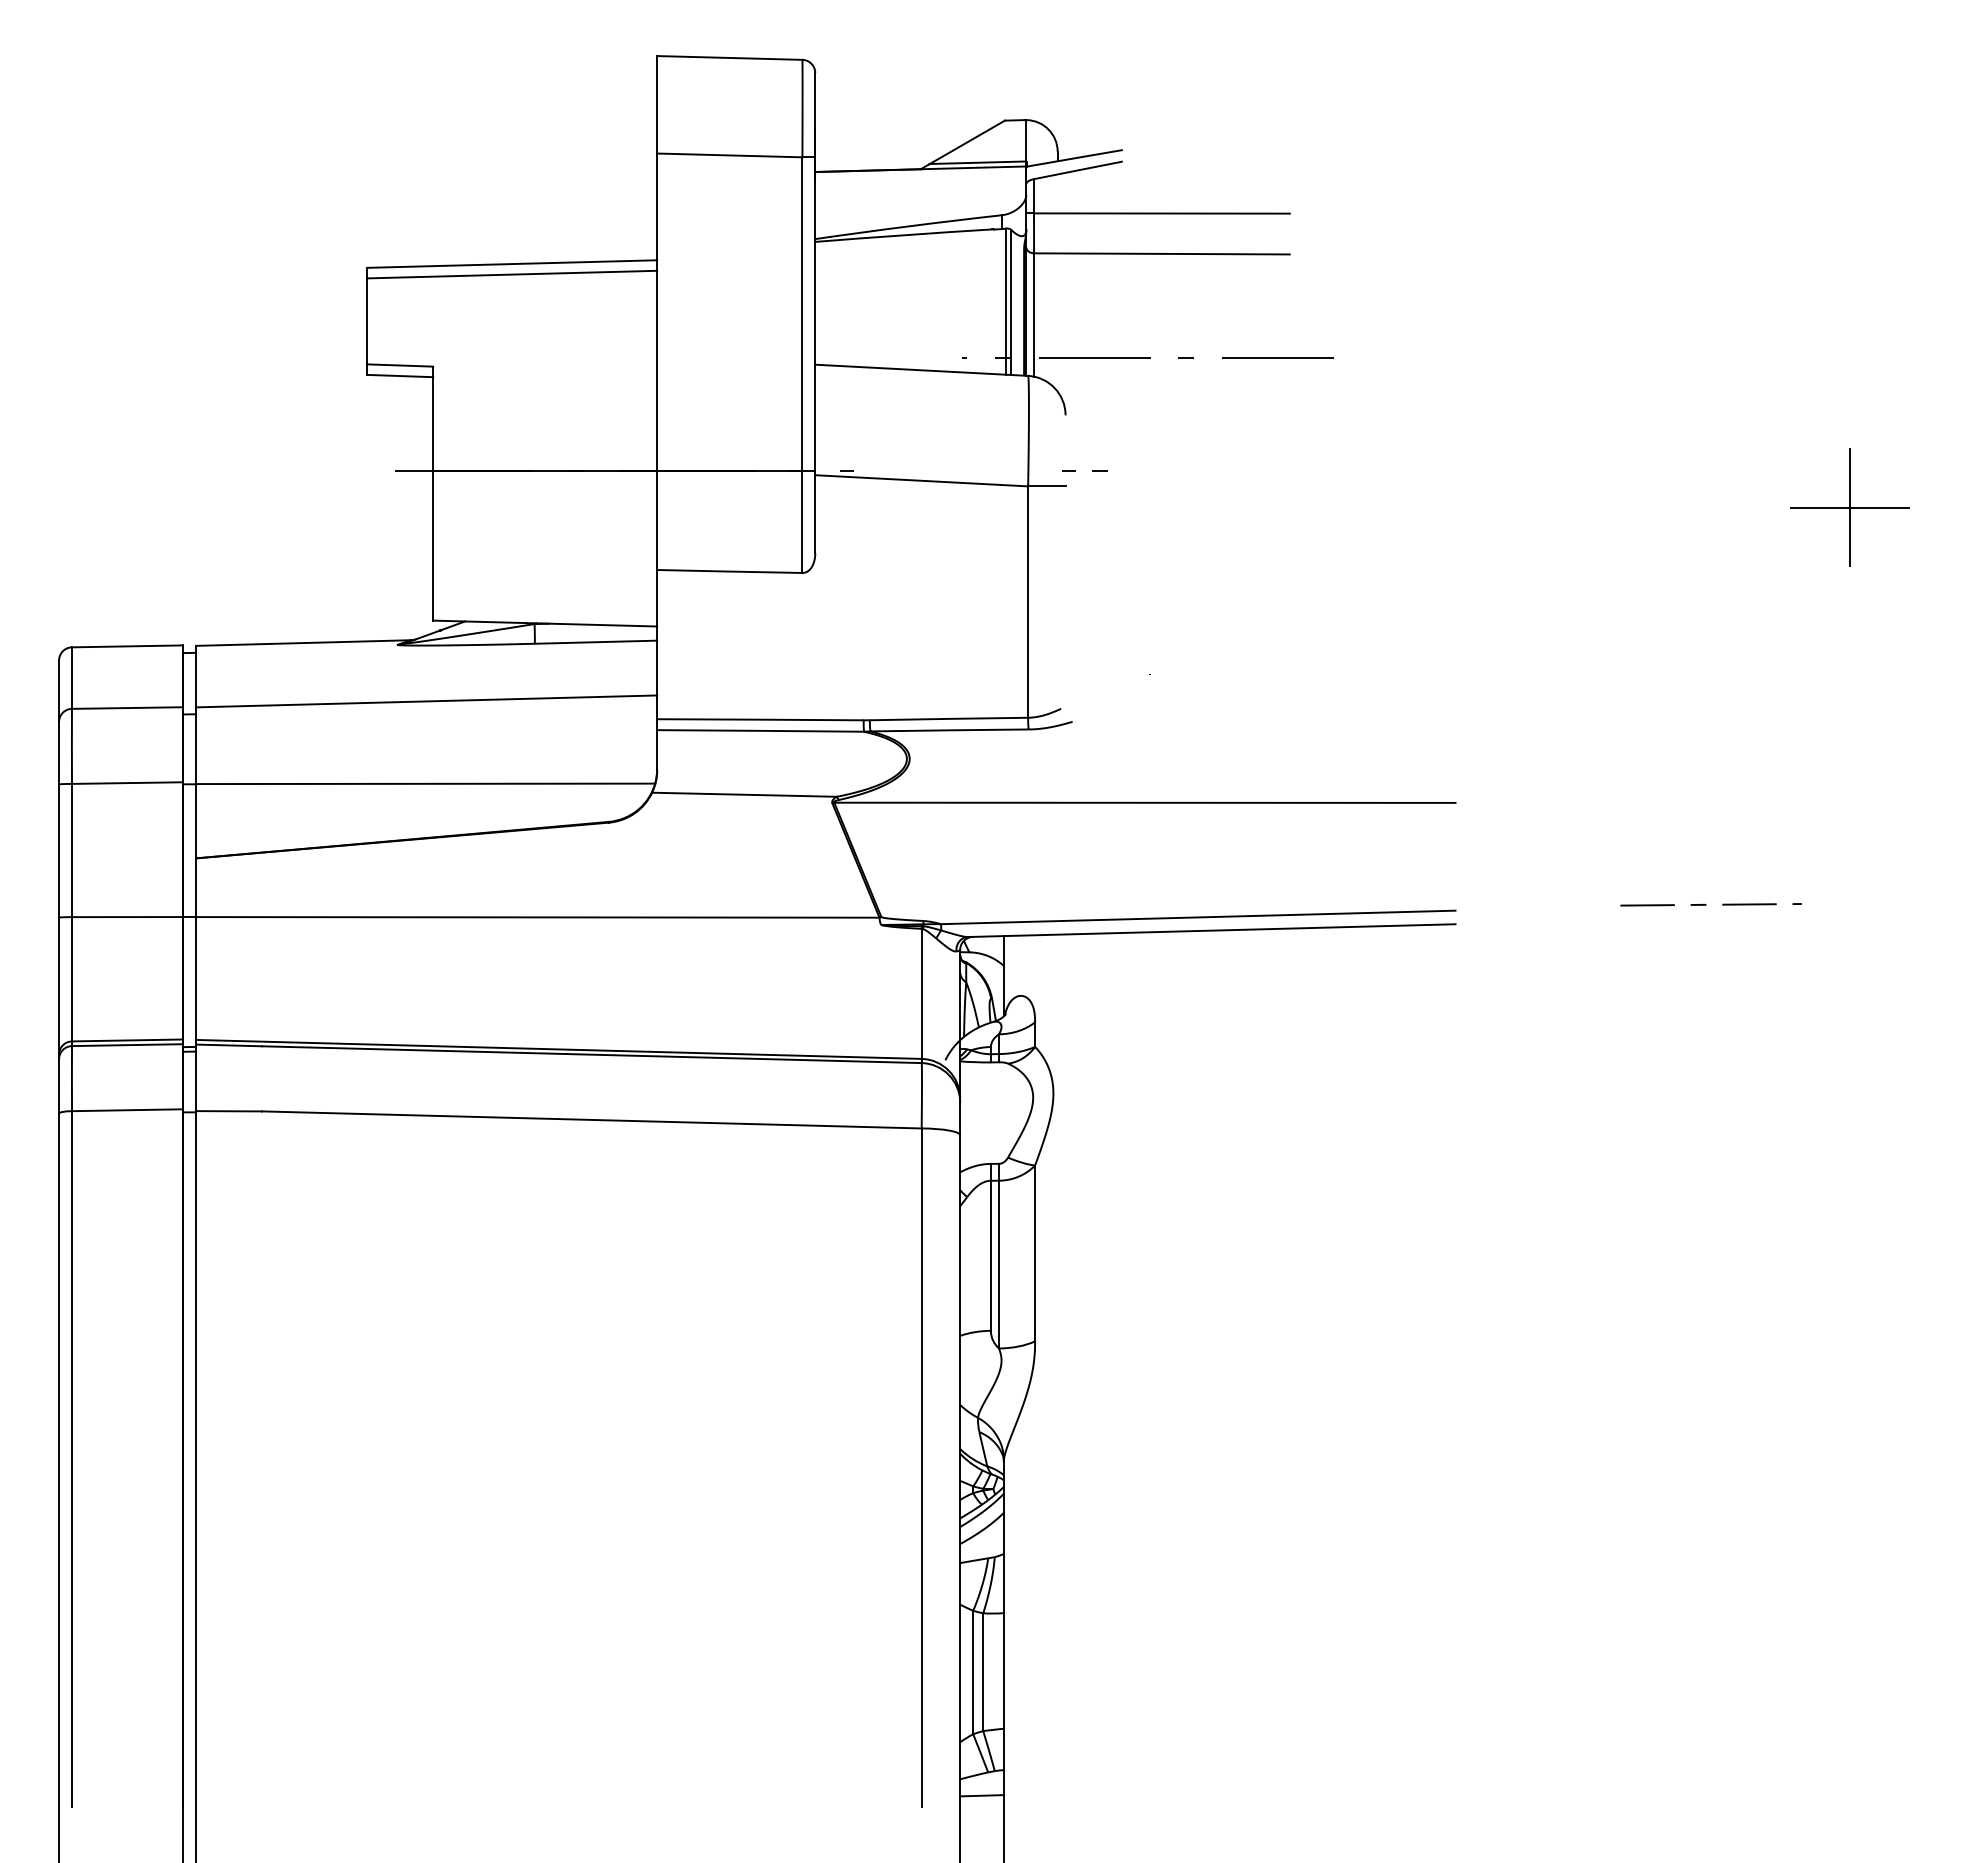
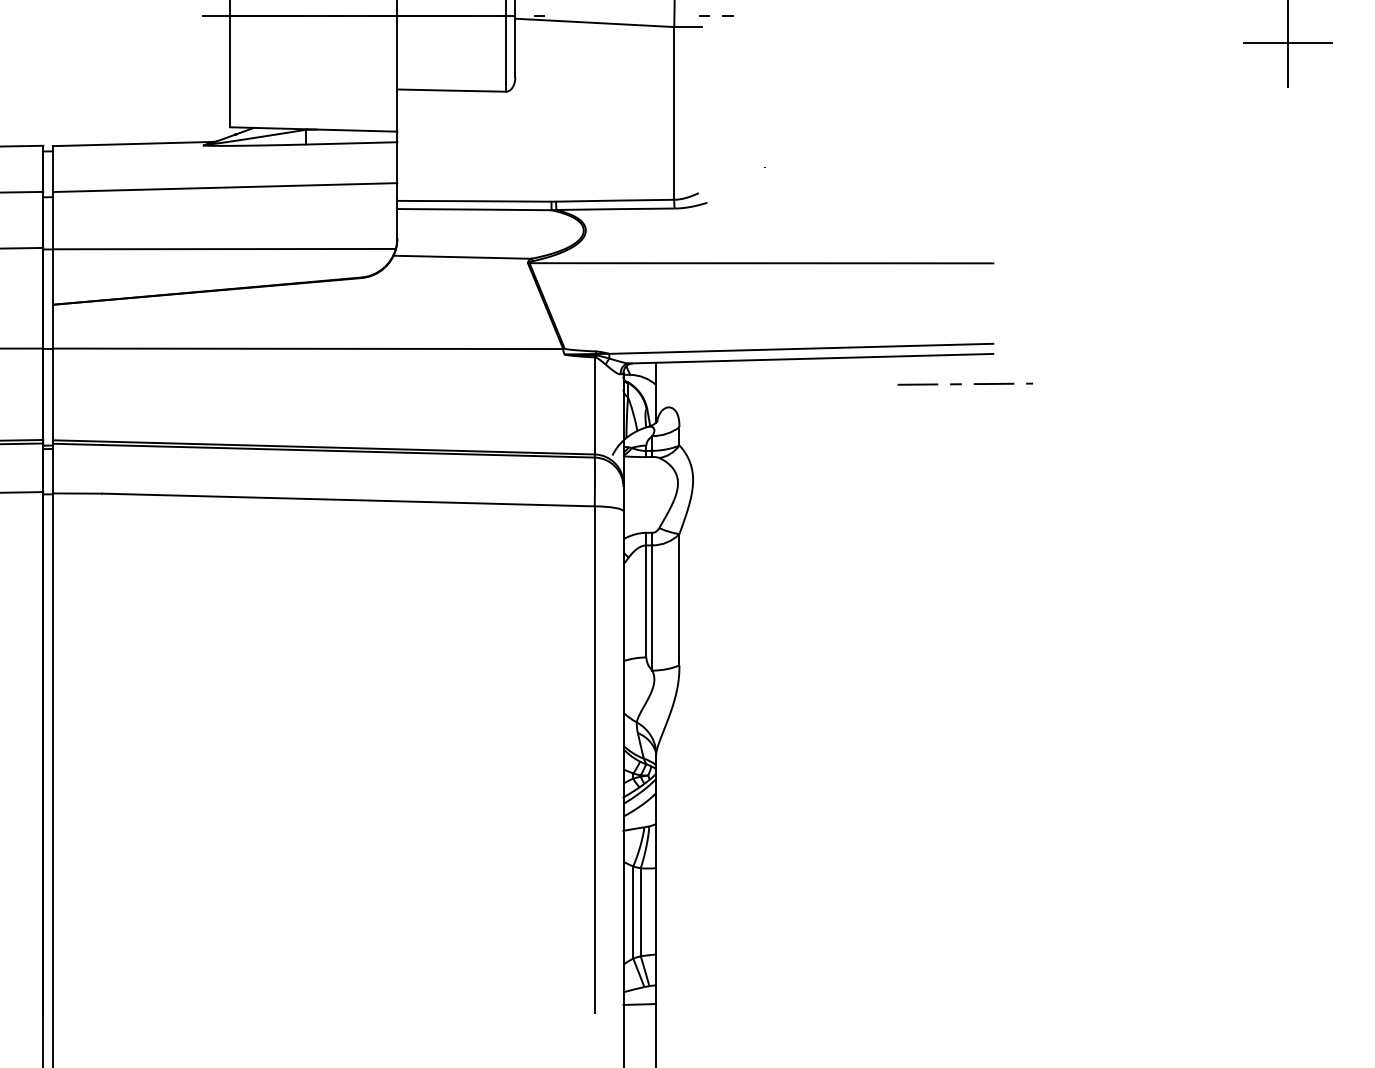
line: (1706, 904) -> (961, 383), moved

